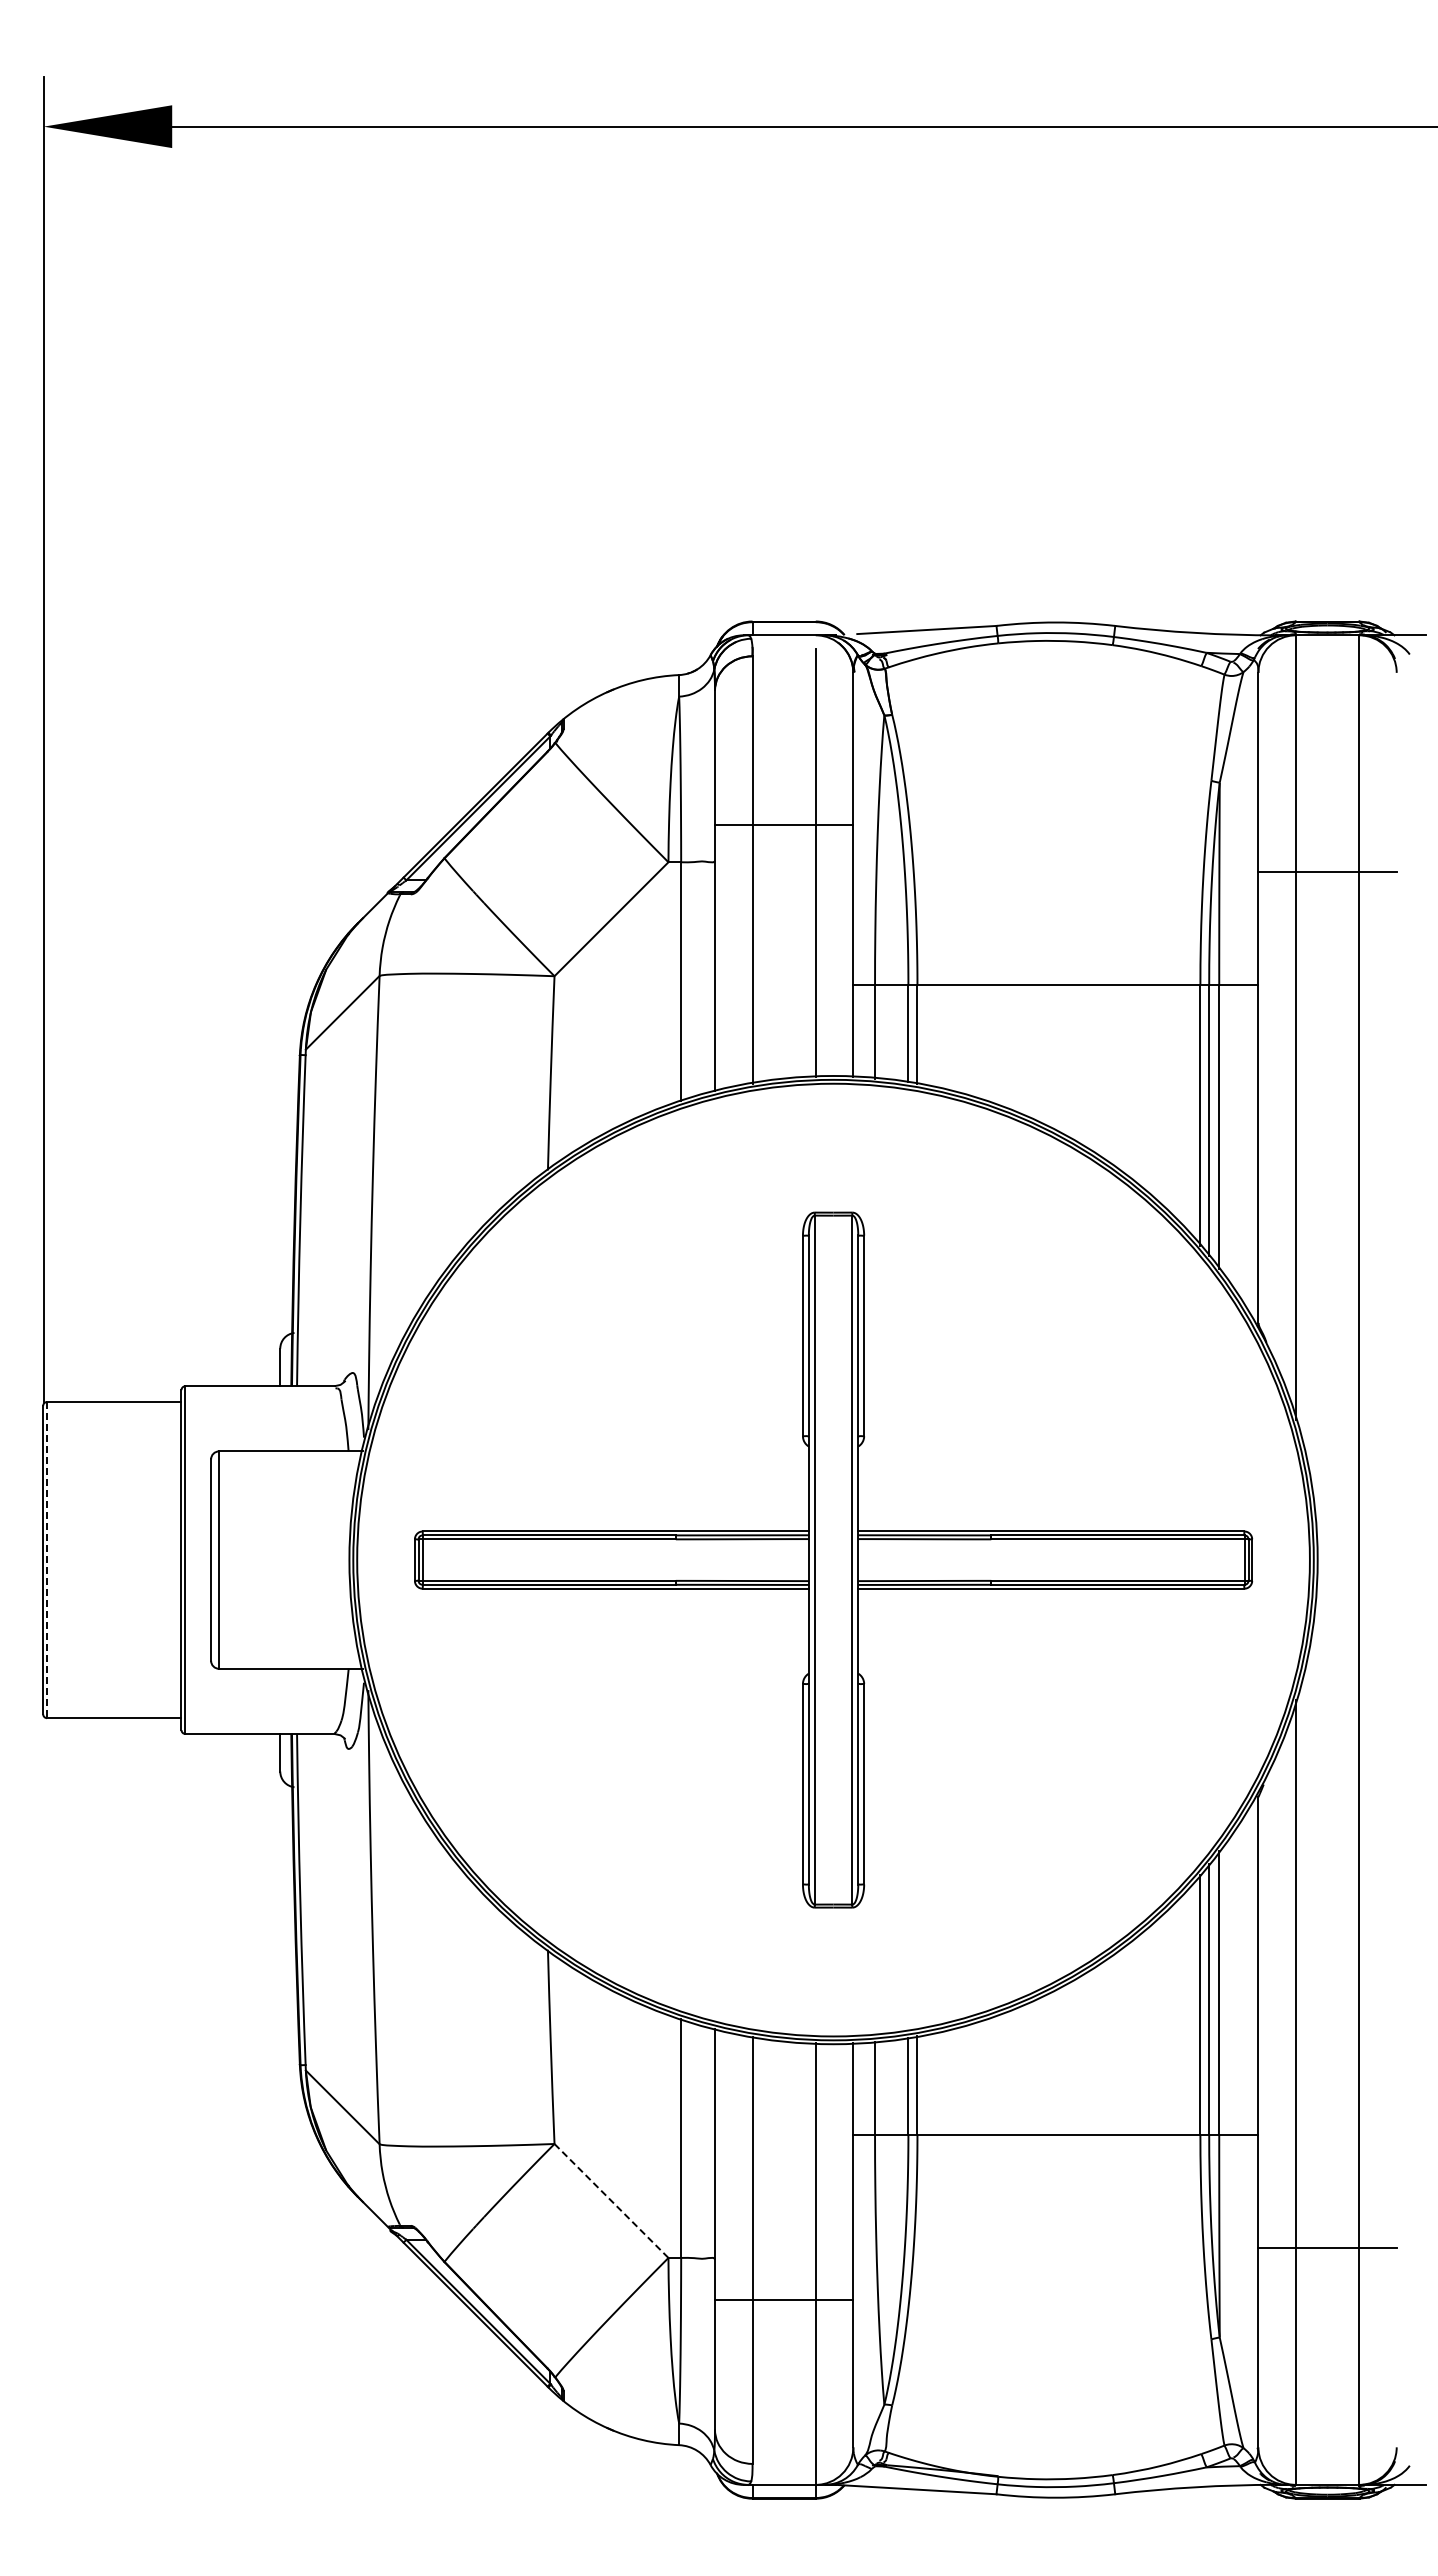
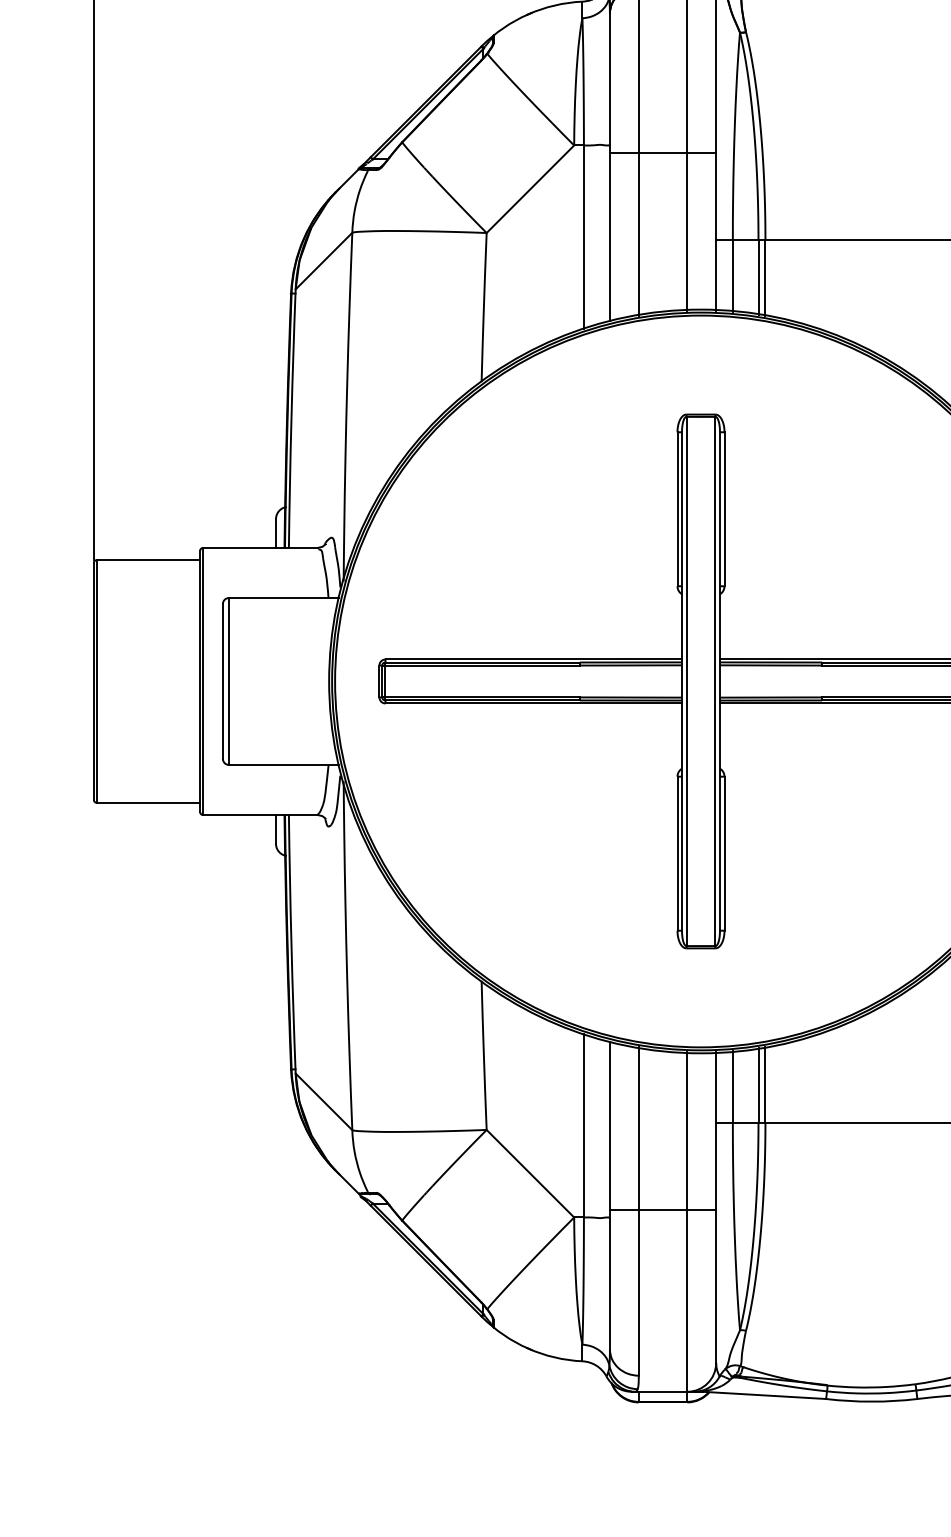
line: (784, 825) -> (663, 153), moved
line: (47, 1560) -> (97, 681), dashed -> solid
line: (611, 2200) -> (530, 1173), dashed -> solid
line: (784, 2299) -> (663, 1209), moved

